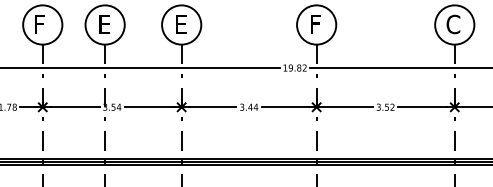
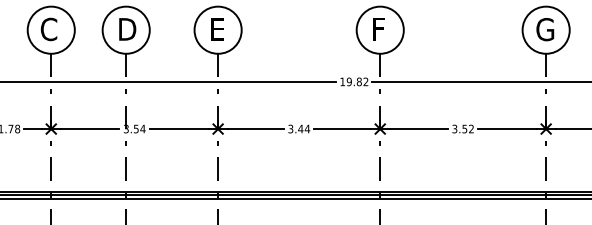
text: (40, 24) -> (48, 29), F -> C
text: (106, 24) -> (127, 29), E -> D
text: (458, 24) -> (550, 29), C -> G

